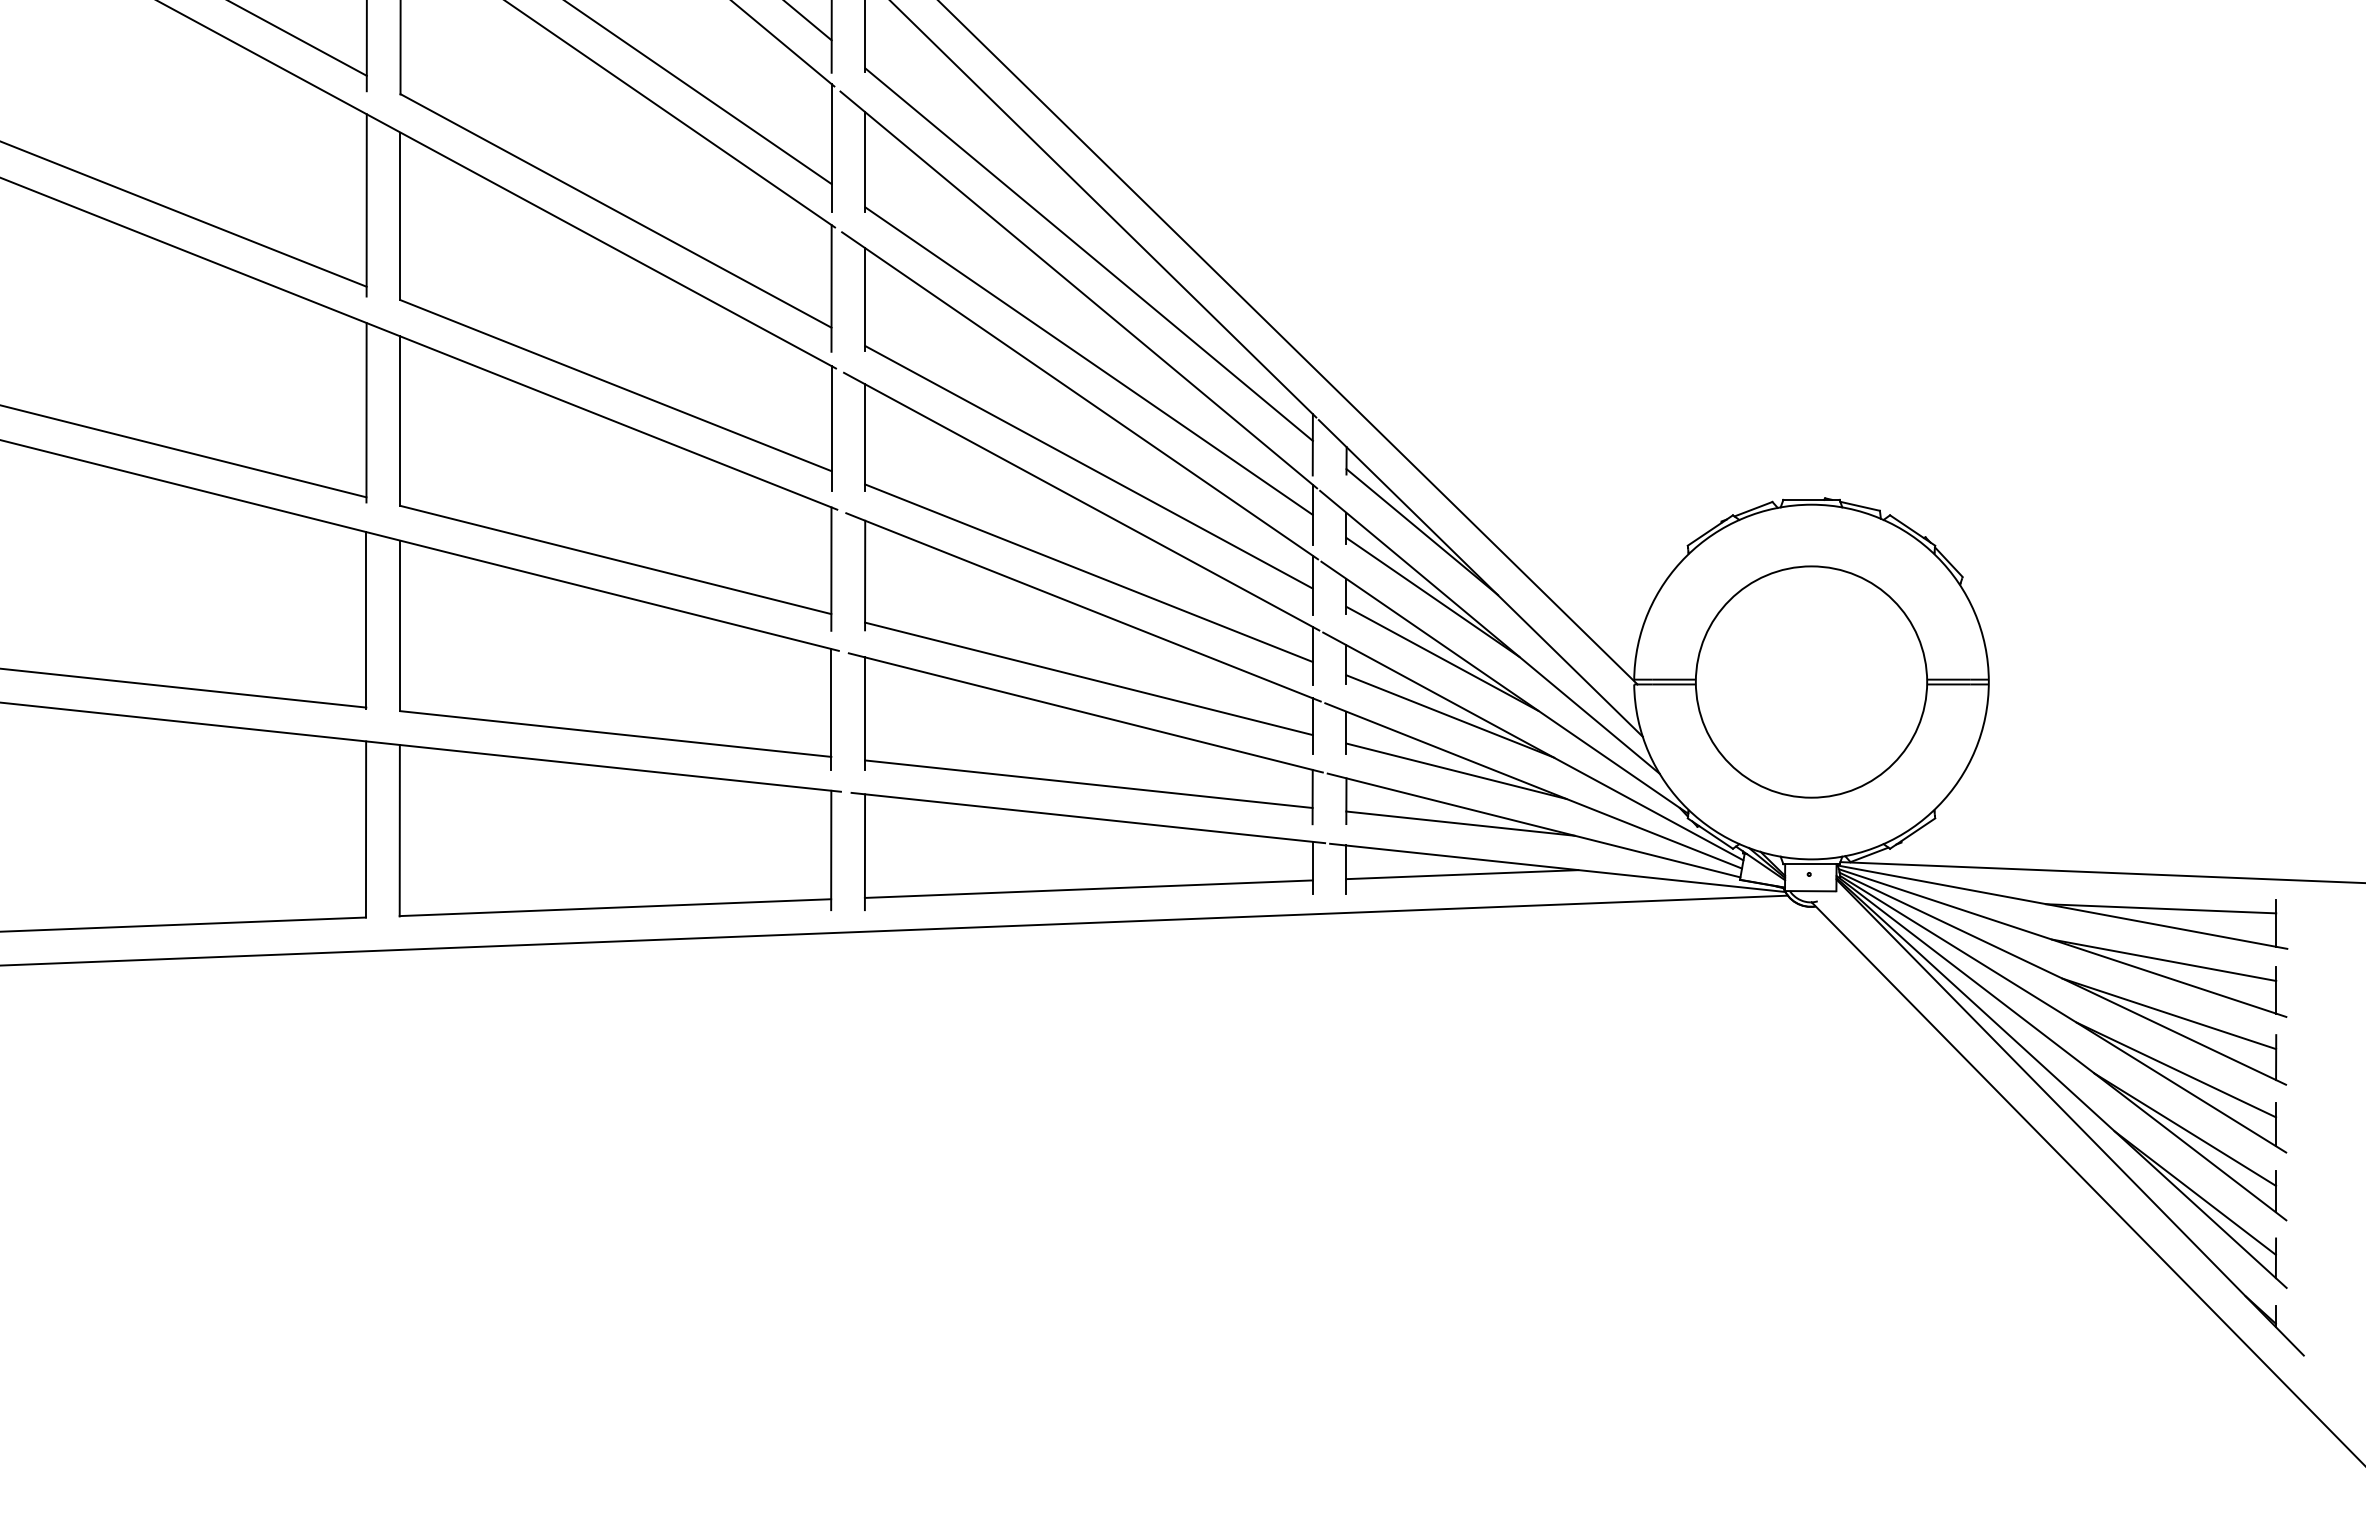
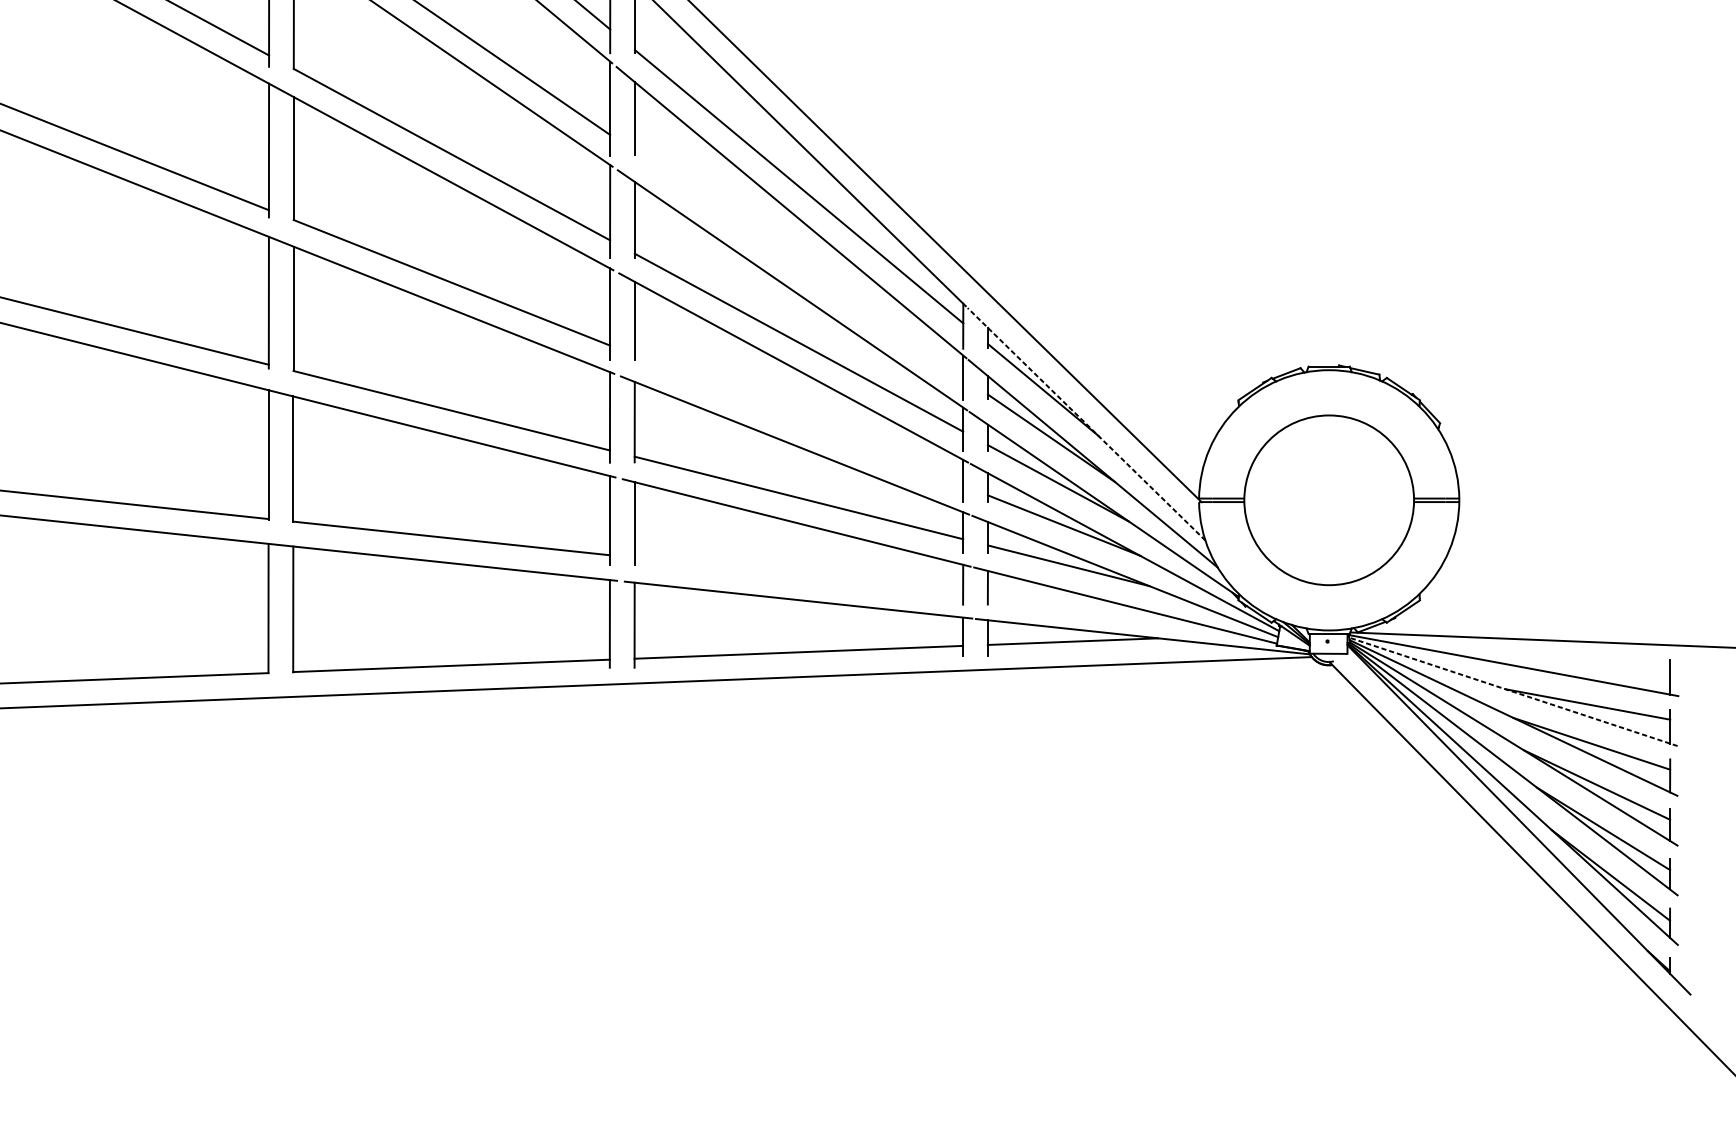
line: (1088, 360) -> (798, 264), removed
line: (1088, 572) -> (798, 419), removed
line: (1480, 578) -> (1086, 424), solid -> dashed
line: (1088, 783) -> (798, 574), removed
line: (1460, 823) -> (1071, 604), removed
line: (2160, 908) -> (1585, 666), removed
line: (2062, 943) -> (1513, 692), solid -> dashed

